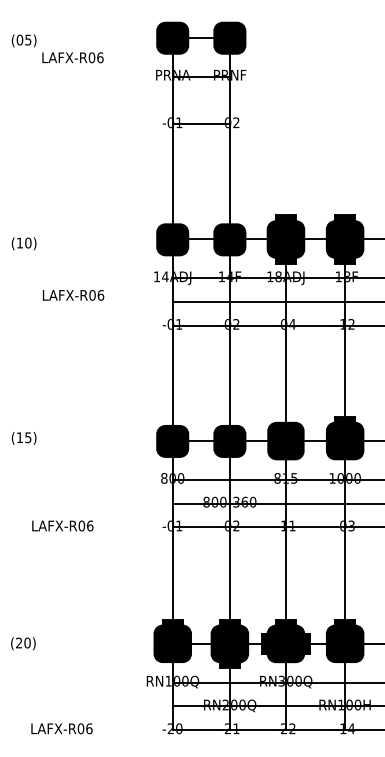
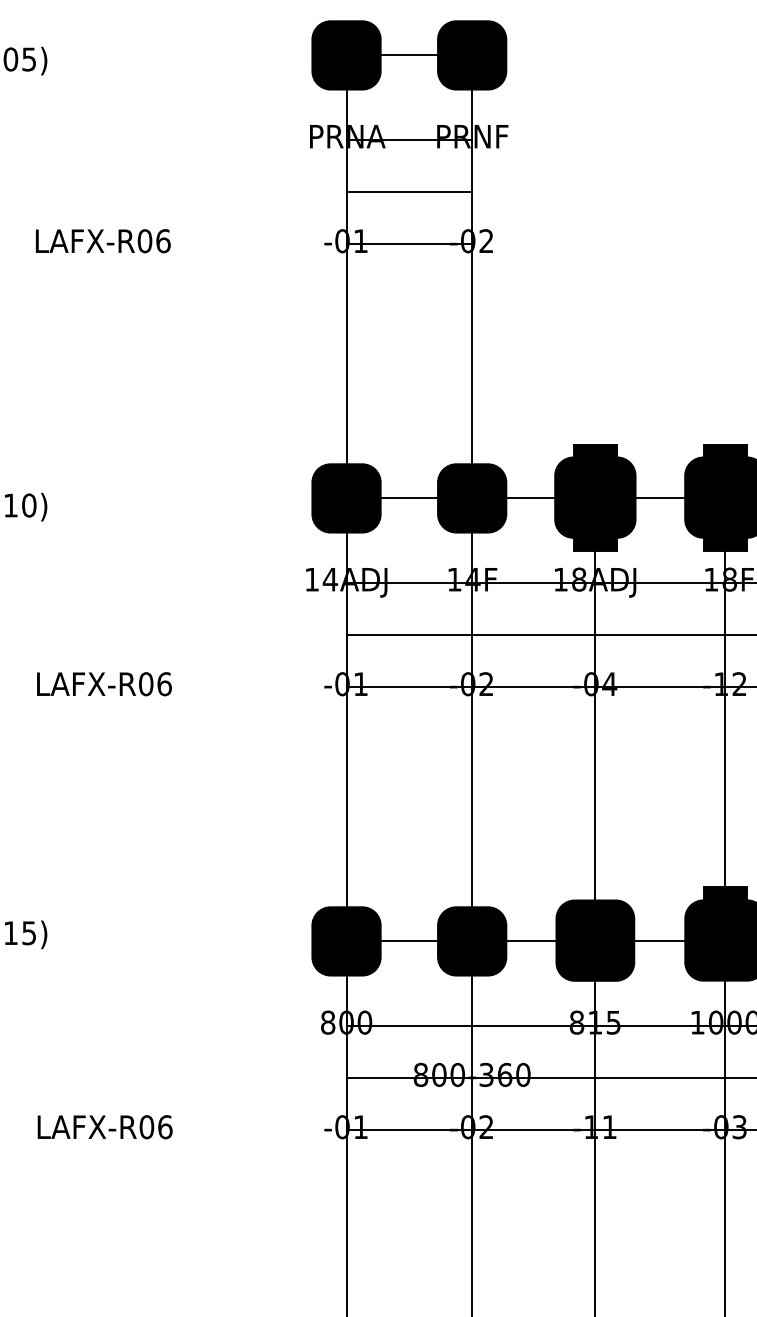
text: (72, 57) -> (102, 240), moved
line: (200, 100) -> (407, 192), added
text: (73, 295) -> (104, 684), moved

